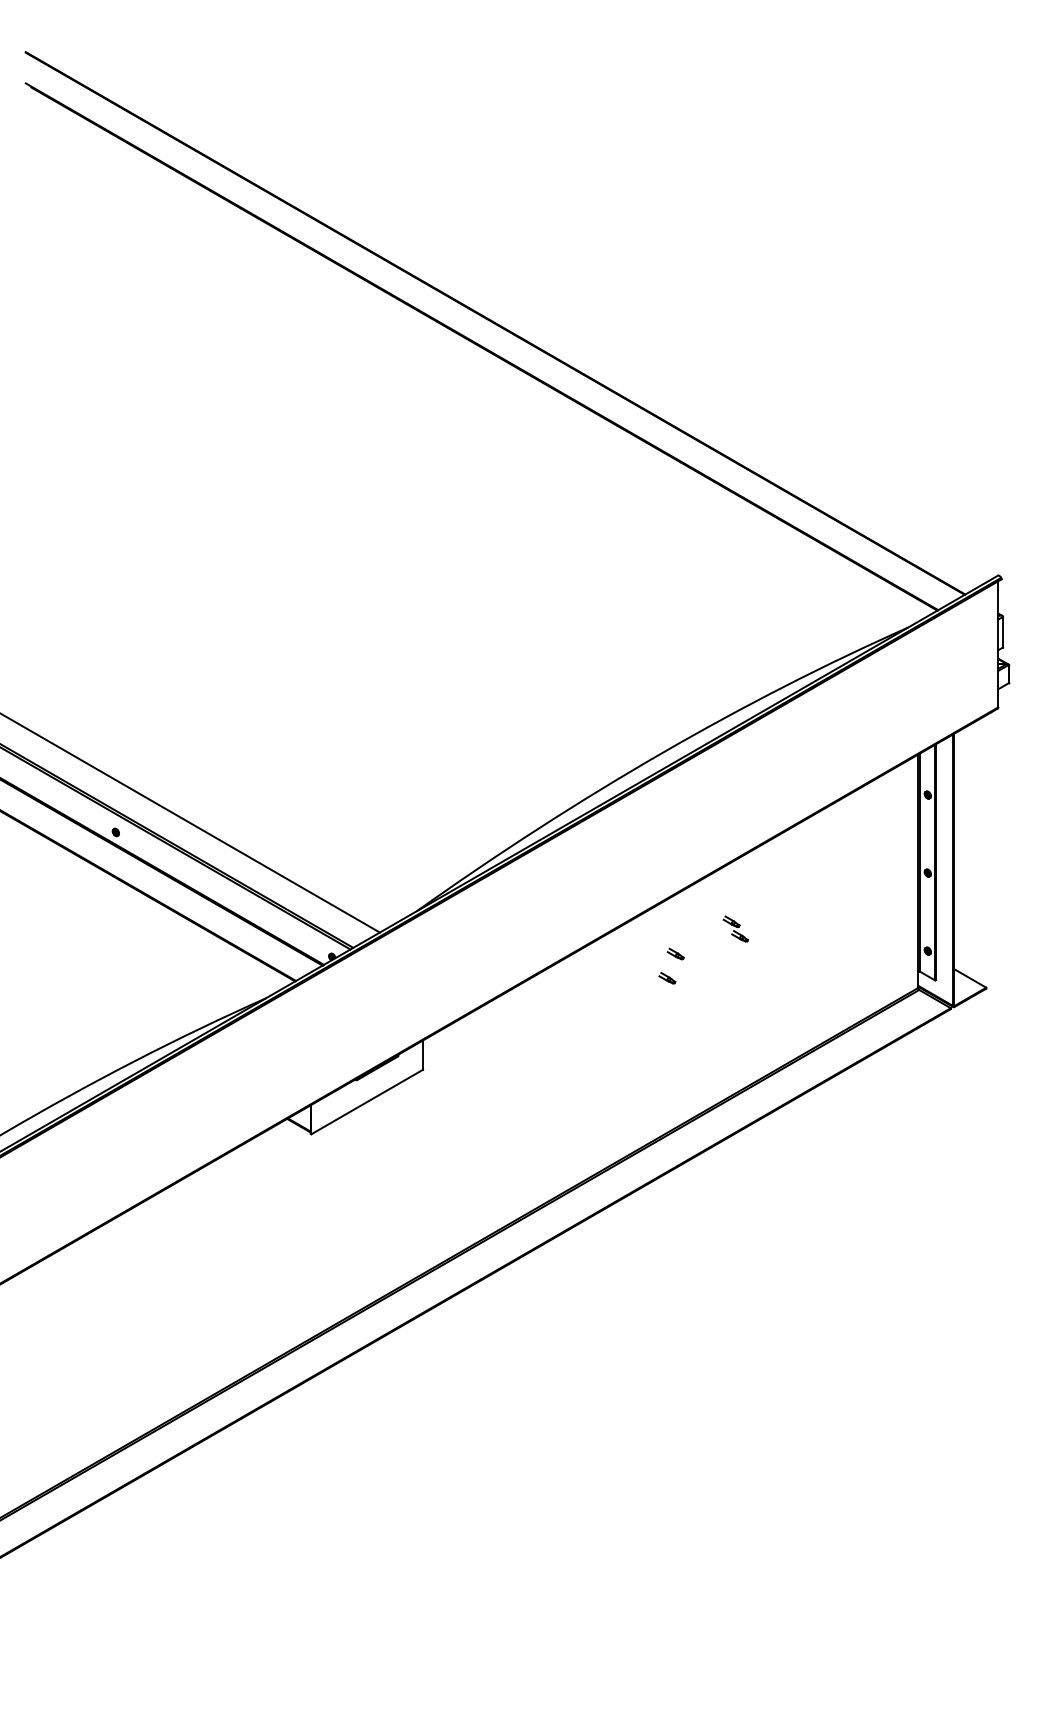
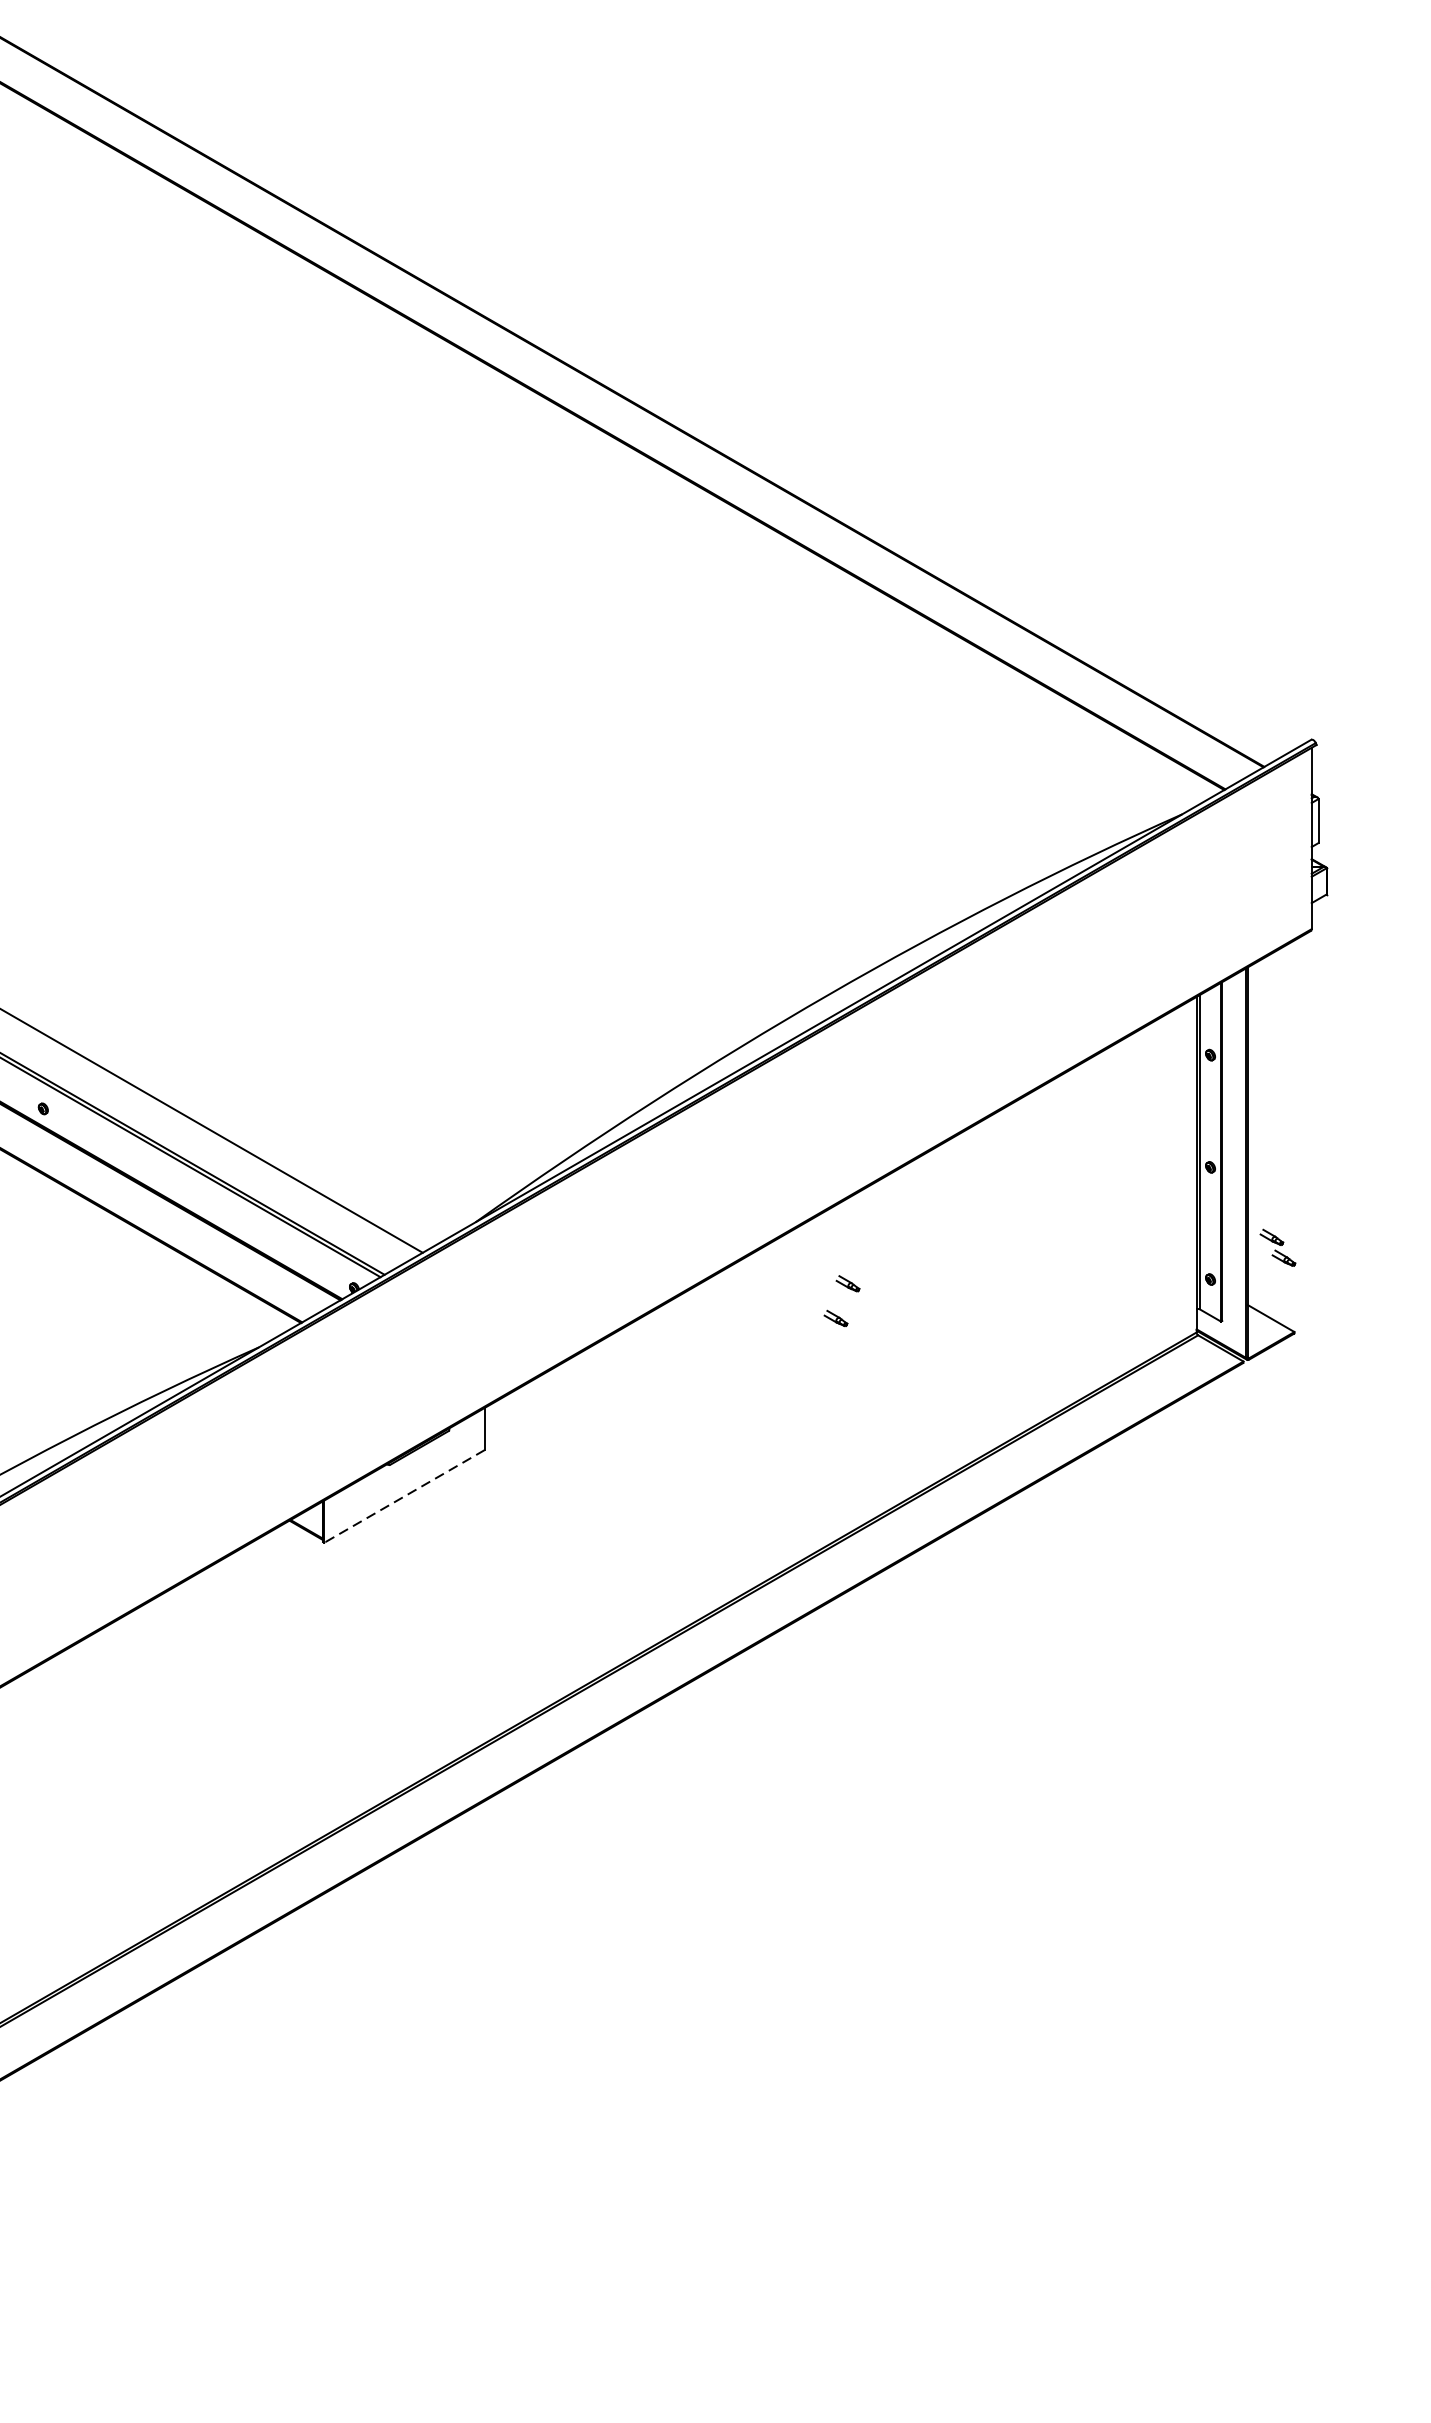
part: (735, 928) -> (1277, 1246), moved
line: (366, 1102) -> (403, 1497), solid -> dashed

